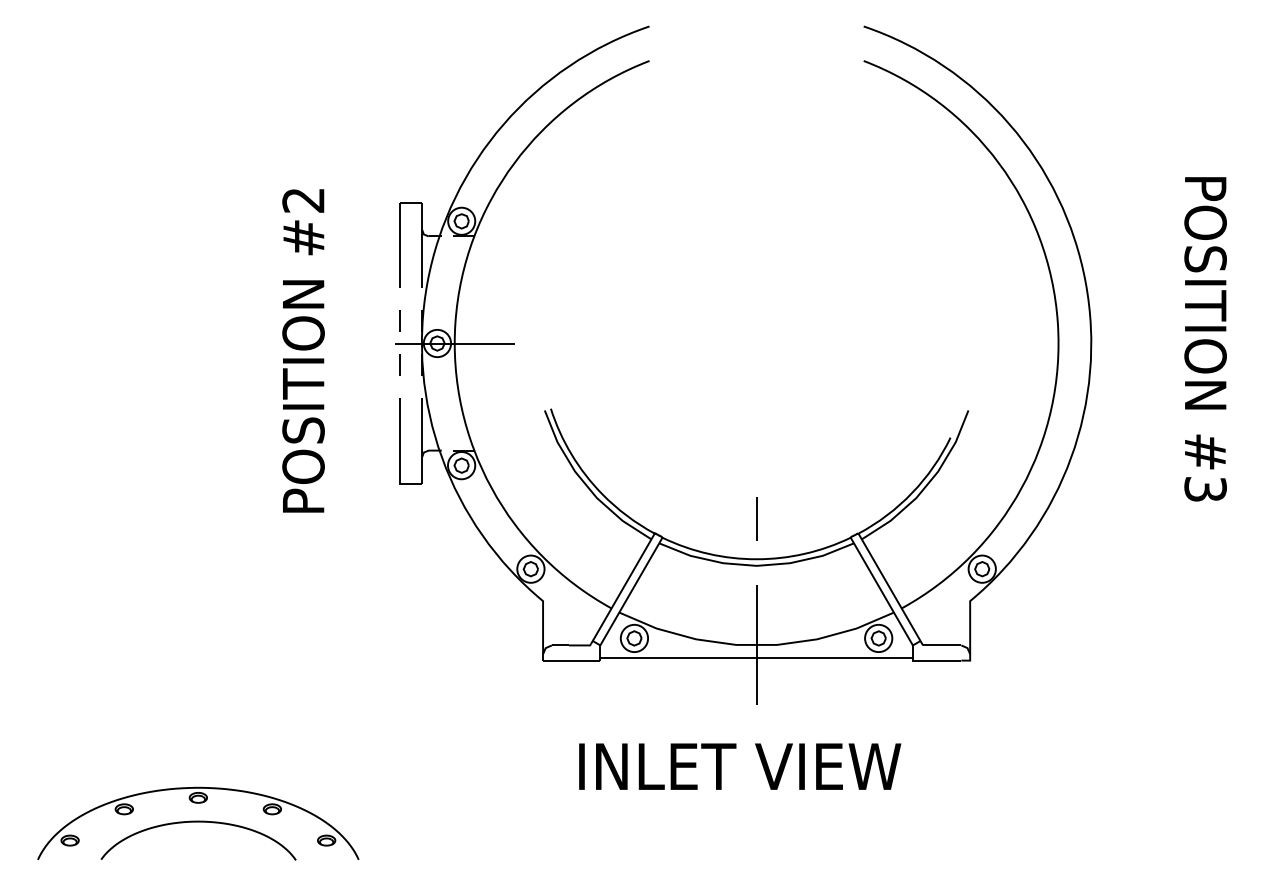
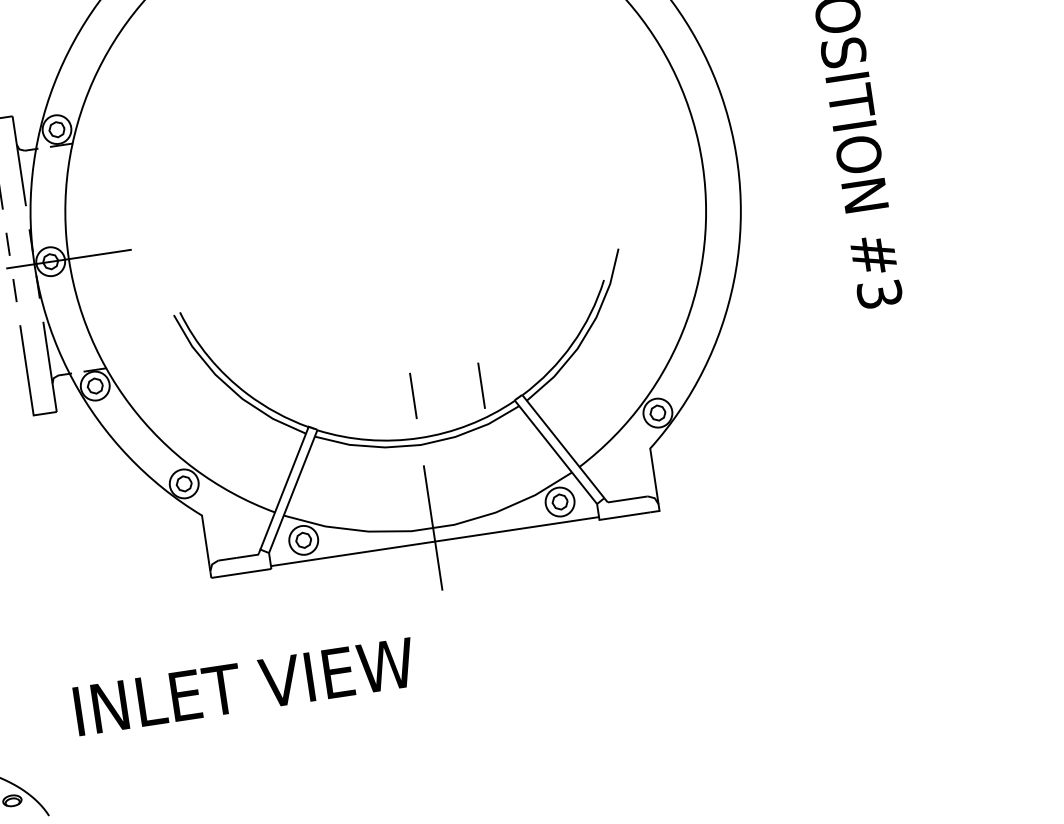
line: (821, 518) -> (481, 385), added
text: (740, 766) -> (245, 686), moved

